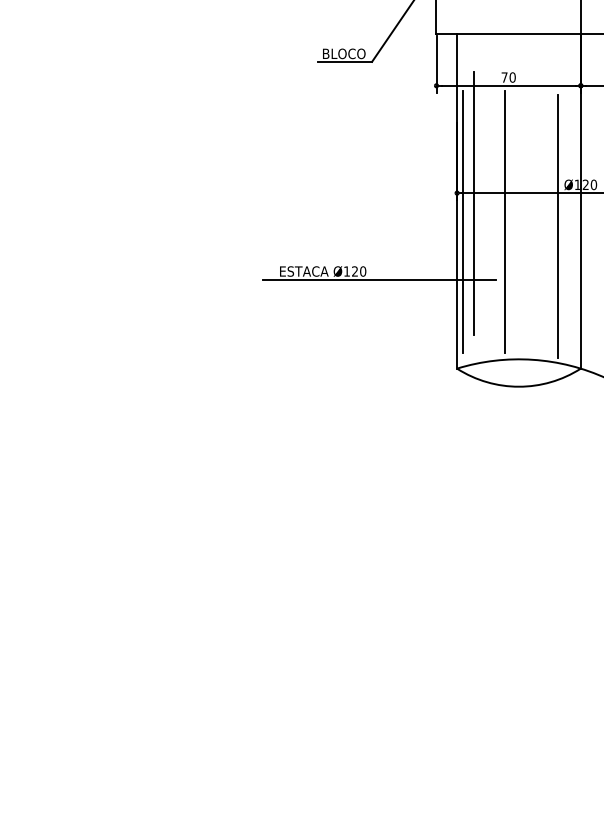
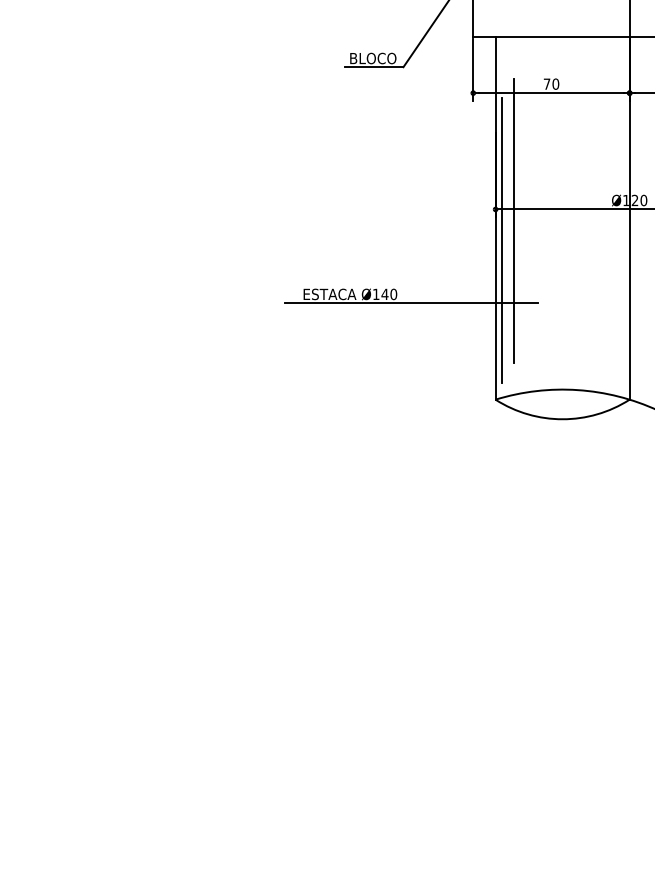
line: (504, 221) -> (547, 240), removed
line: (557, 226) -> (604, 245), removed
text: (354, 270) -> (384, 293), Ø120 -> Ø140

